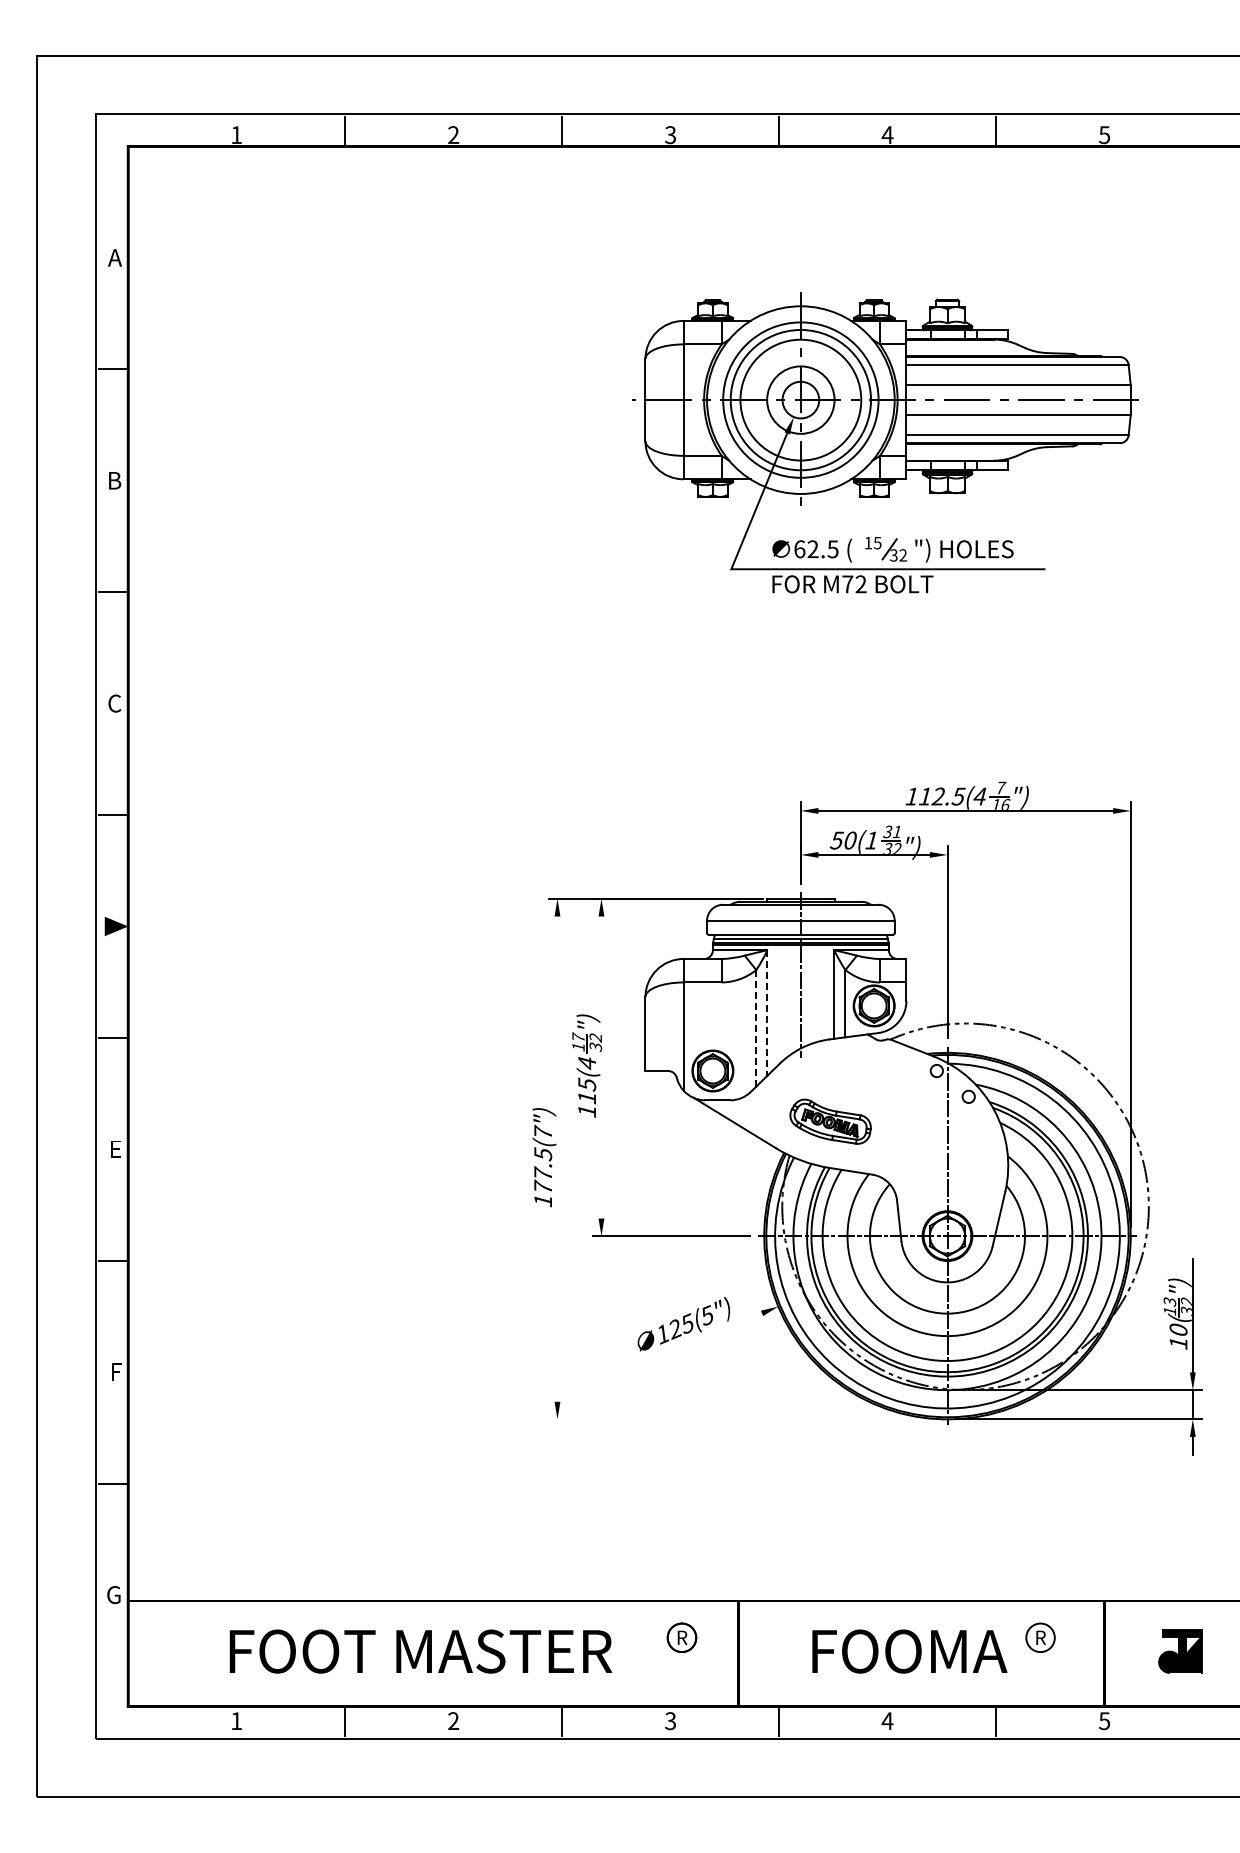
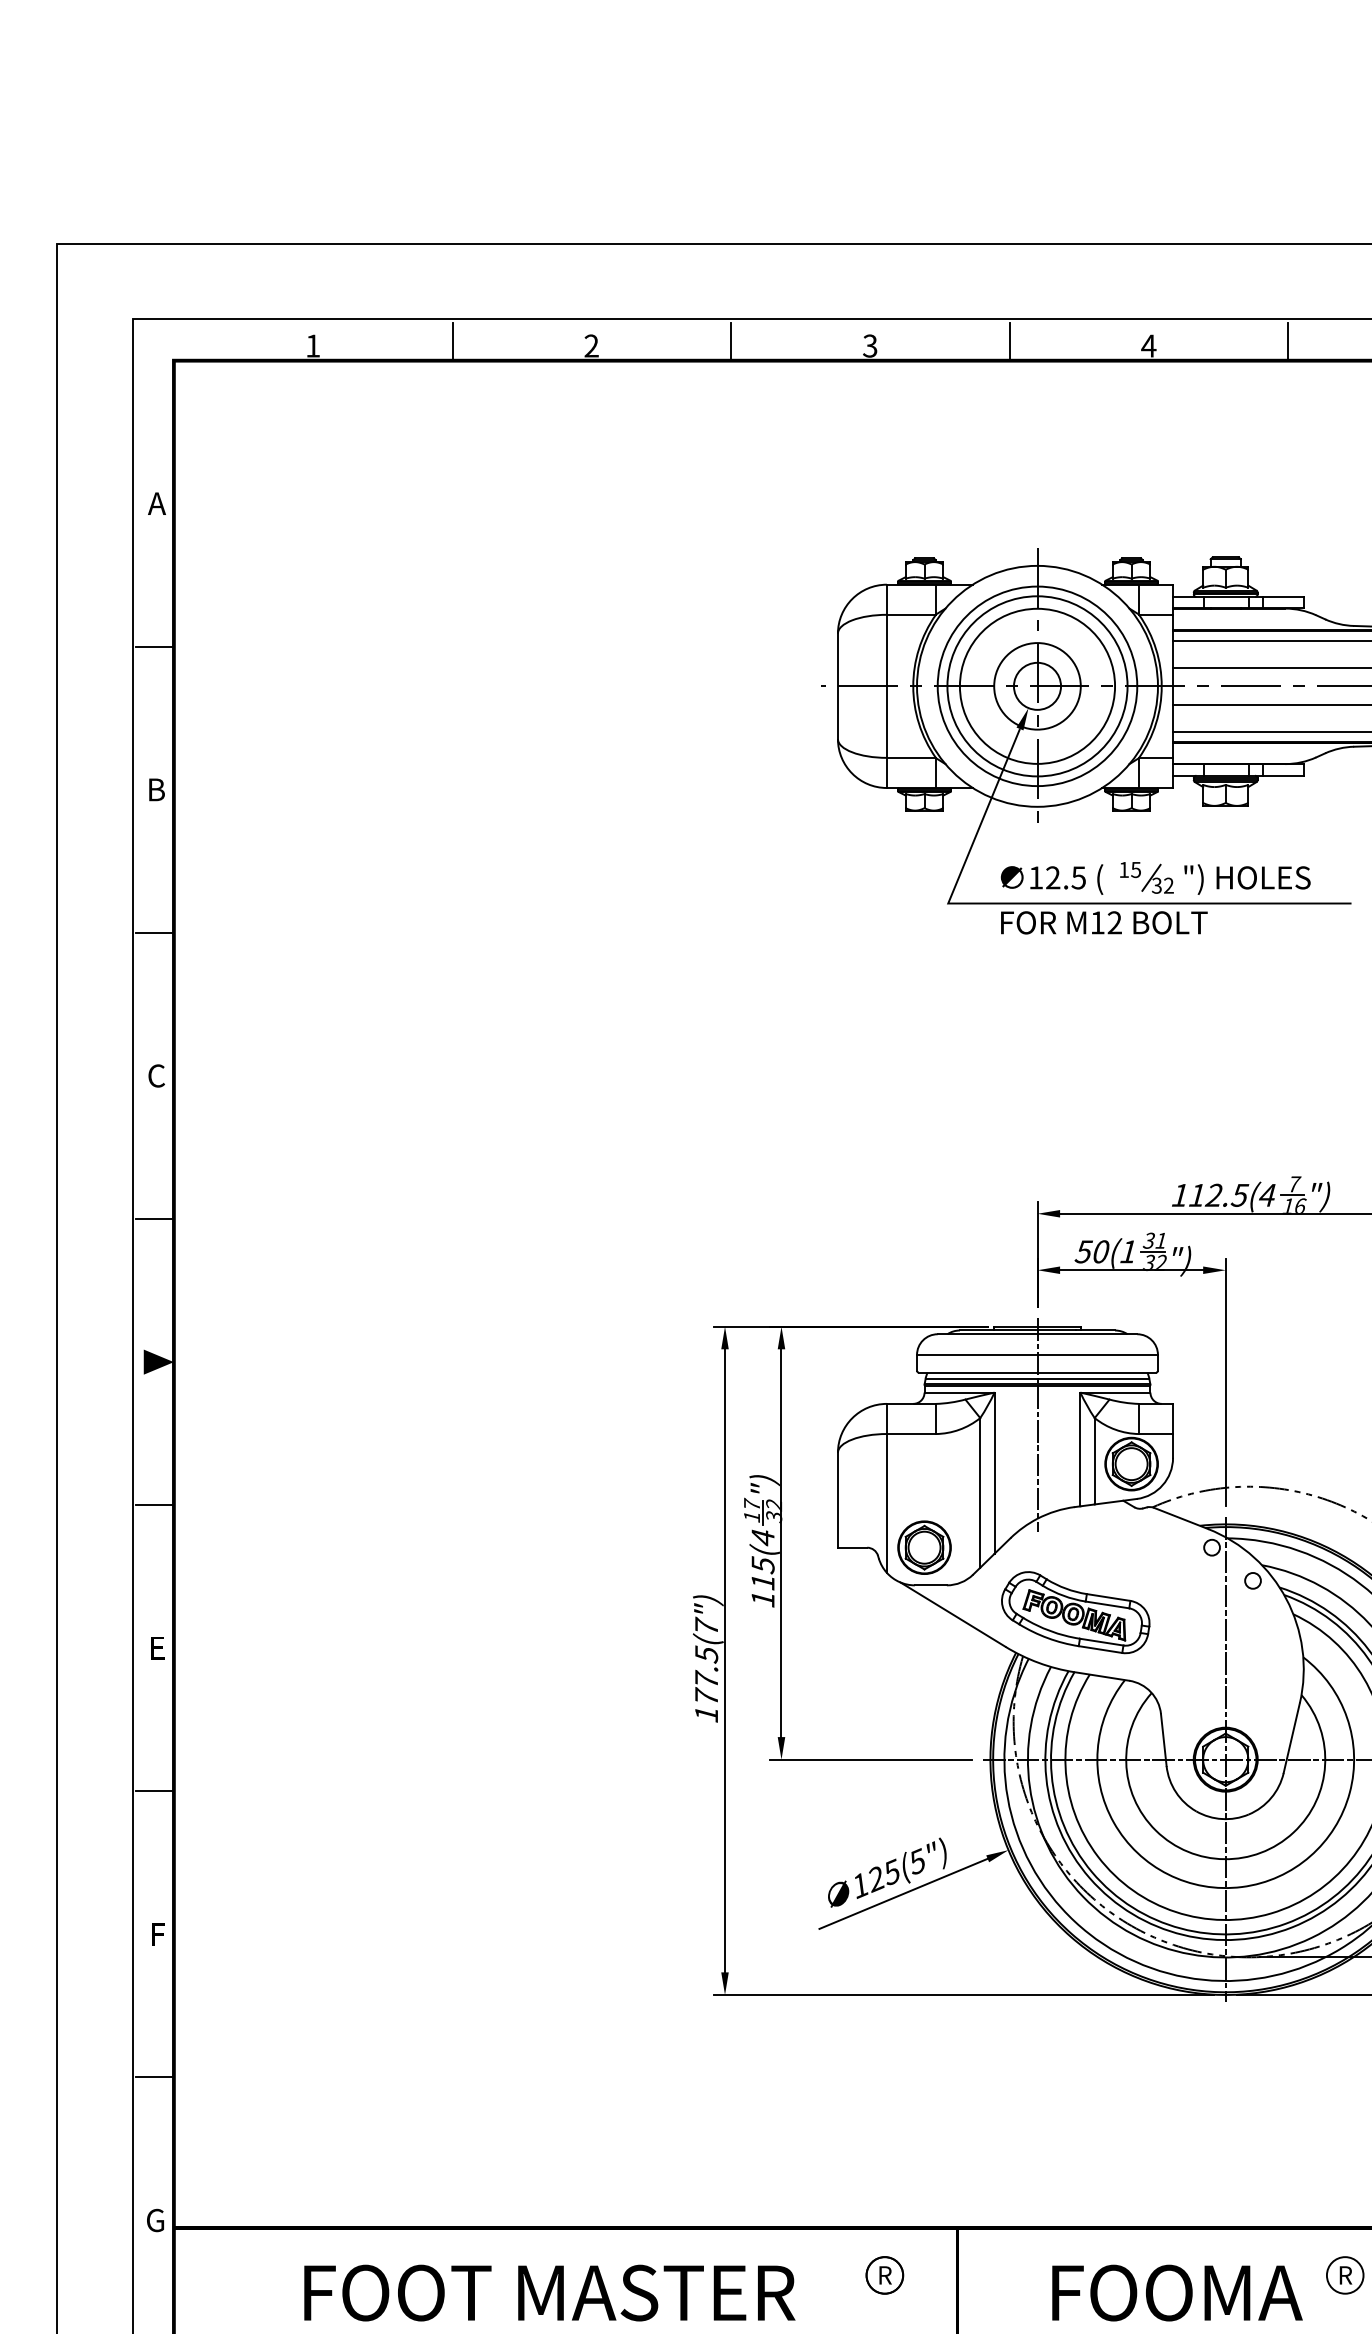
text: (799, 549) -> (1035, 878), 62.5 -> 12.5
text: (847, 584) -> (1097, 923), M72 -> M12
line: (767, 1012) -> (994, 1472), dashed -> solid
line: (756, 1027) -> (980, 1491), dashed -> solid
line: (601, 1067) -> (781, 1543), added
part: (830, 1121) -> (1075, 1612), size x1.43
line: (557, 1158) -> (725, 1660), added
line: (696, 1340) -> (903, 1893), added
line: (743, 1419) -> (963, 1995), added

